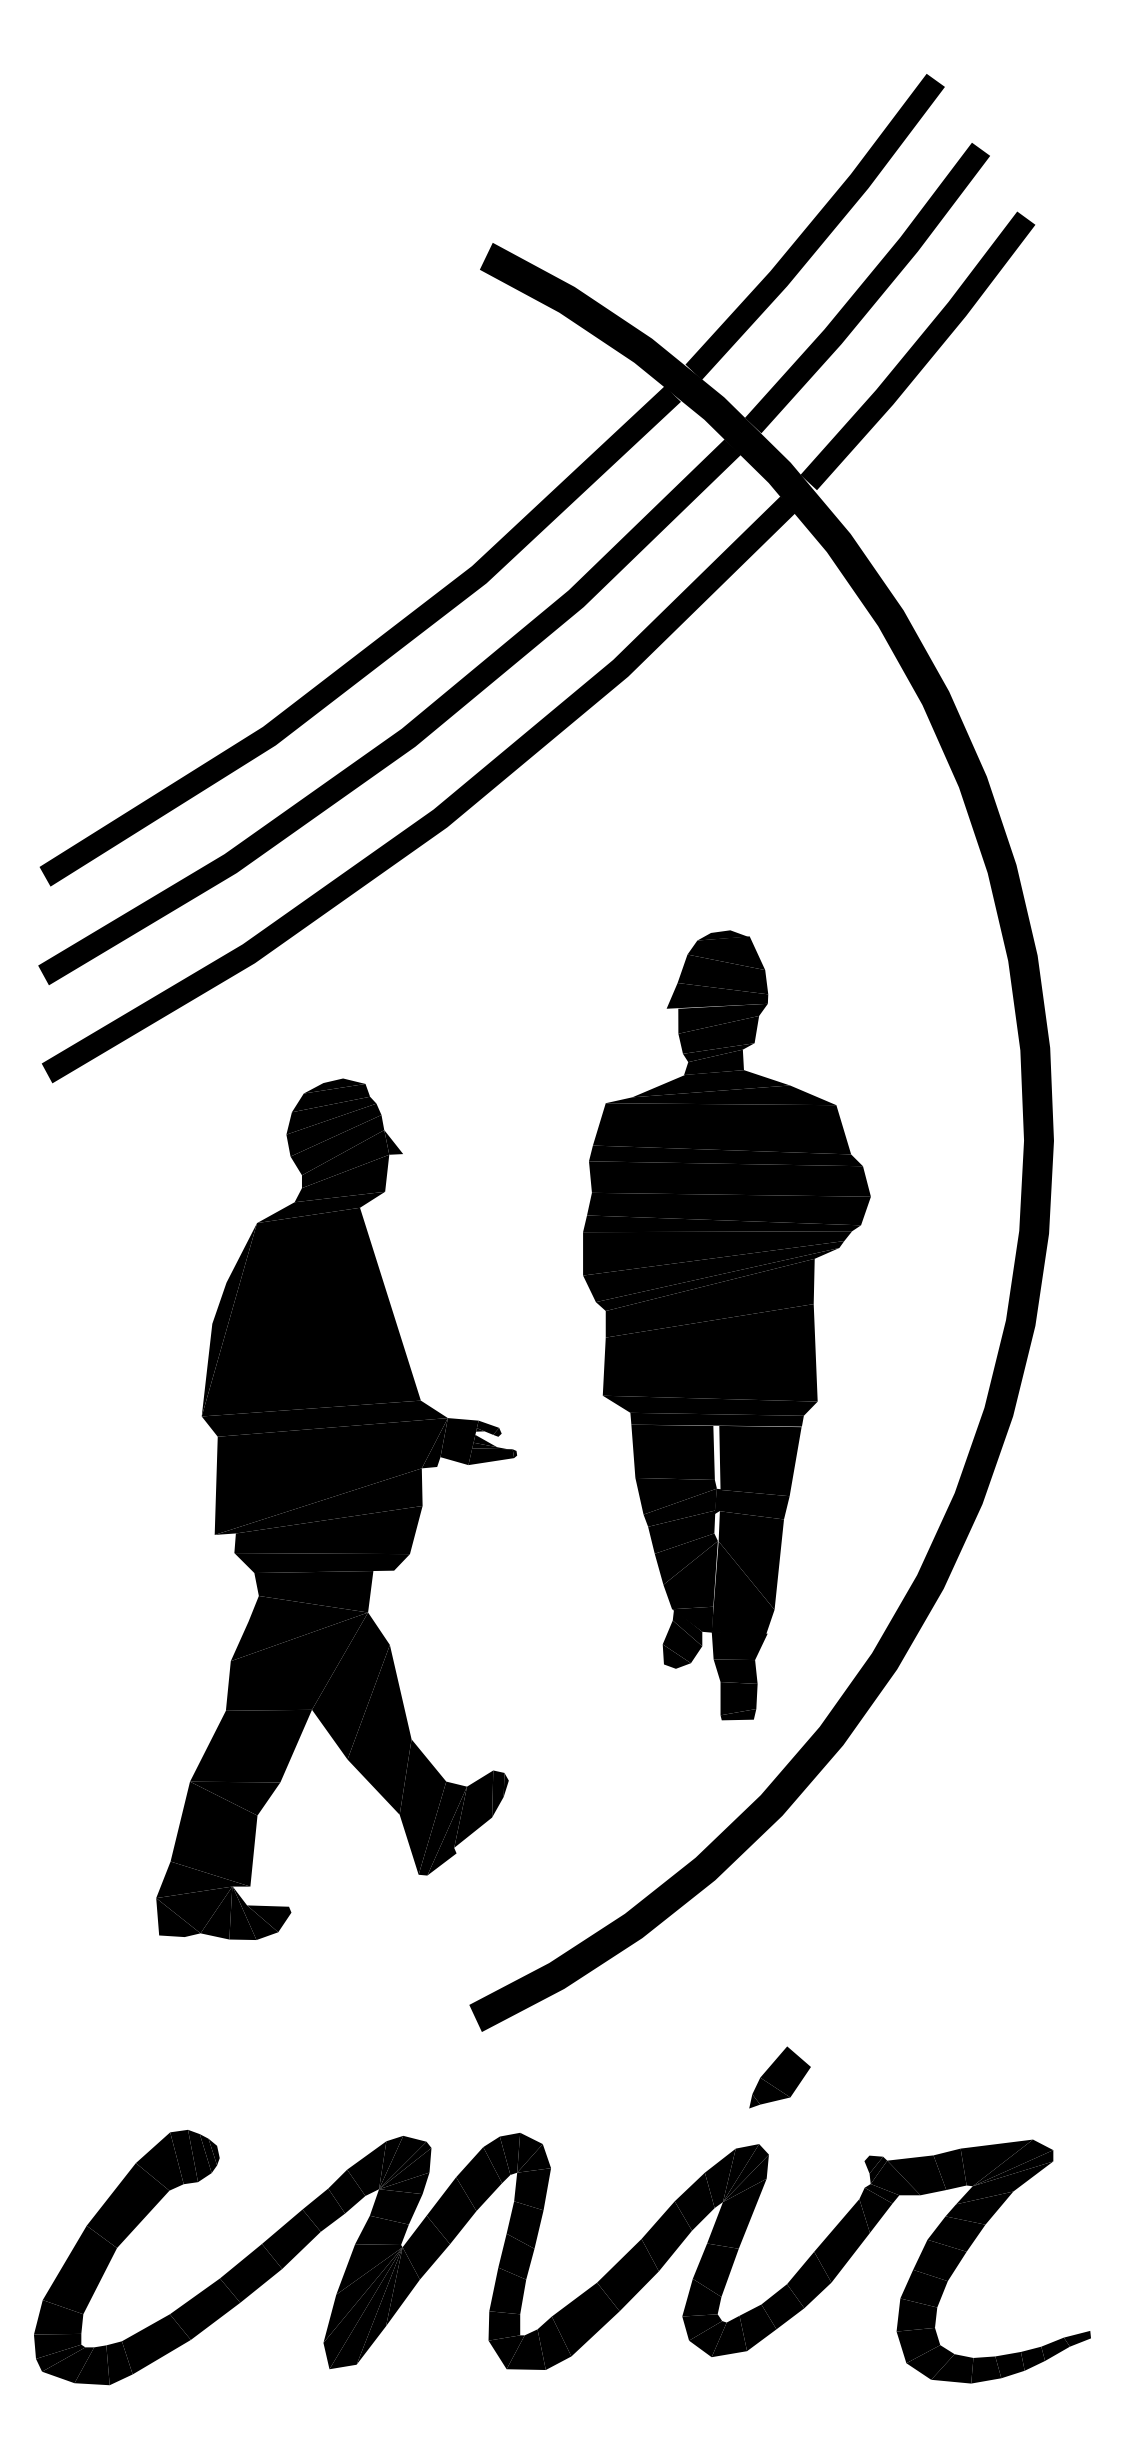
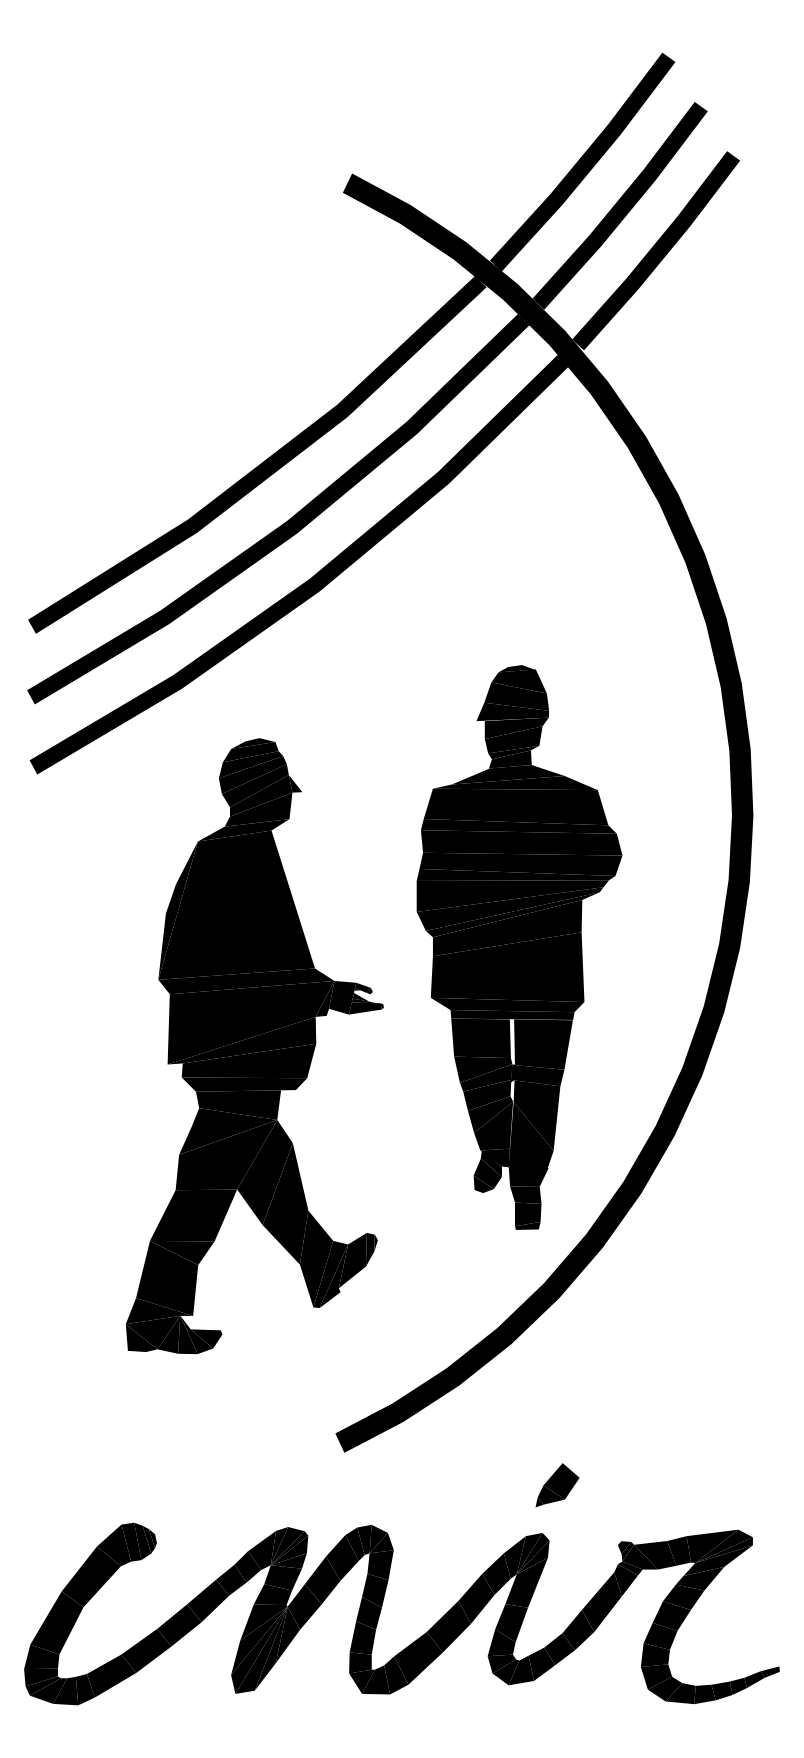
part: (336, 1508) -> (254, 1045), moved

